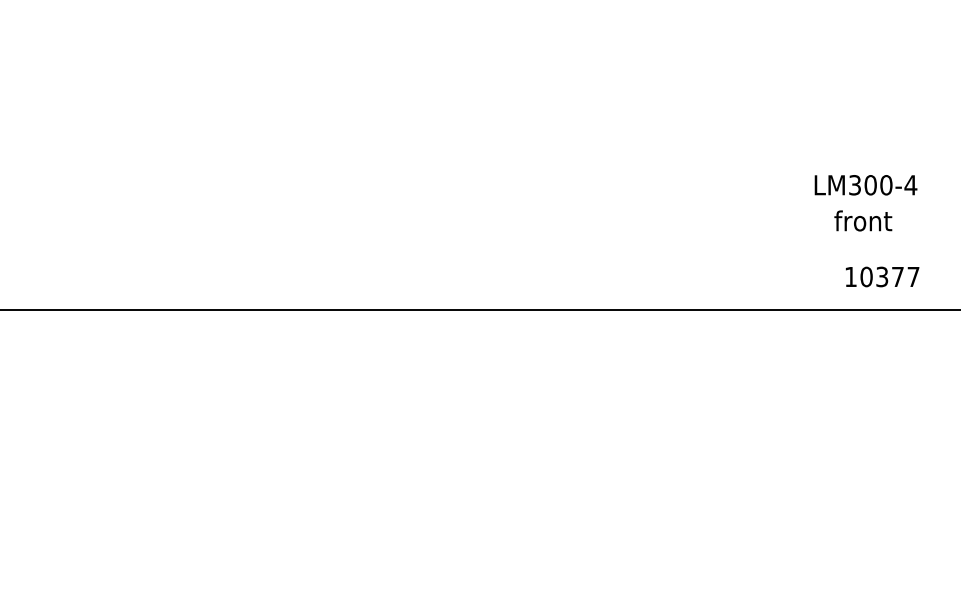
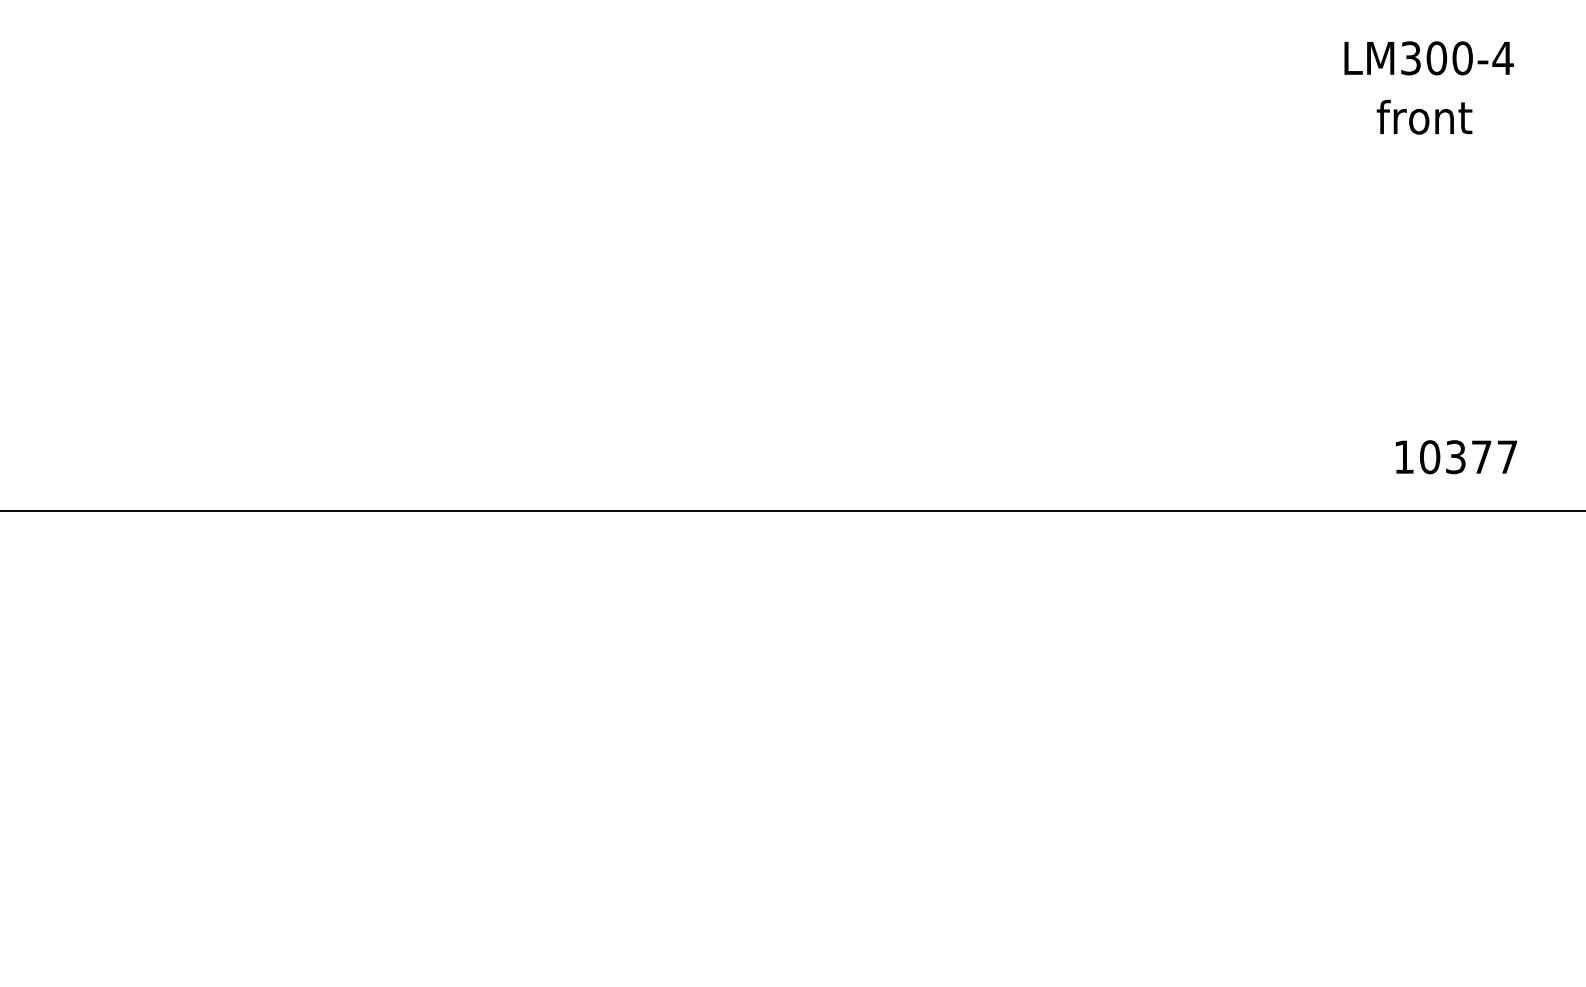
text: (865, 203) -> (1428, 88), moved

